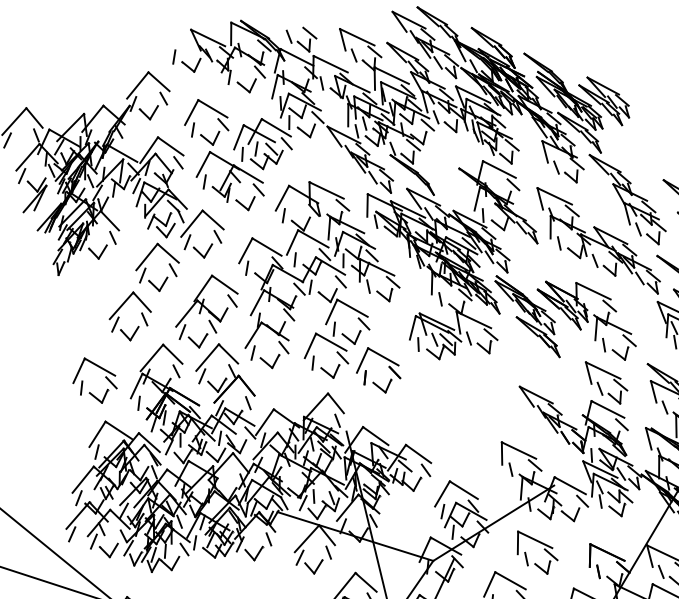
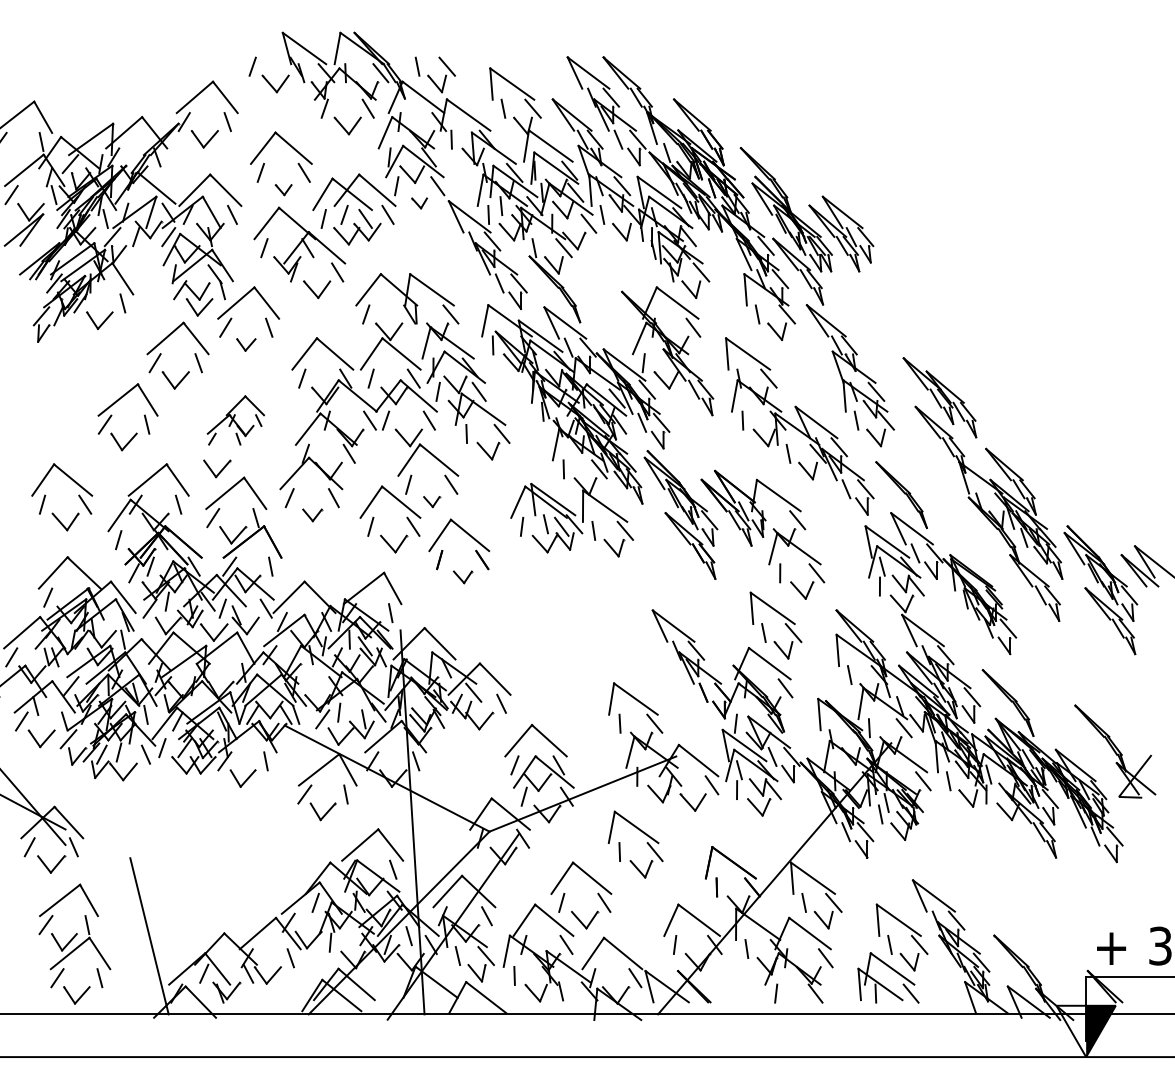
part: (307, 131) -> (419, 203), size x0.6
part: (210, 138) -> (283, 189), size x0.6
part: (204, 251) -> (246, 344), size x0.7
part: (205, 305) -> (235, 420), size x0.6
part: (352, 337) -> (431, 501), size x0.6
part: (271, 362) -> (312, 515), size x0.7
part: (383, 387) -> (463, 577), size x0.7

